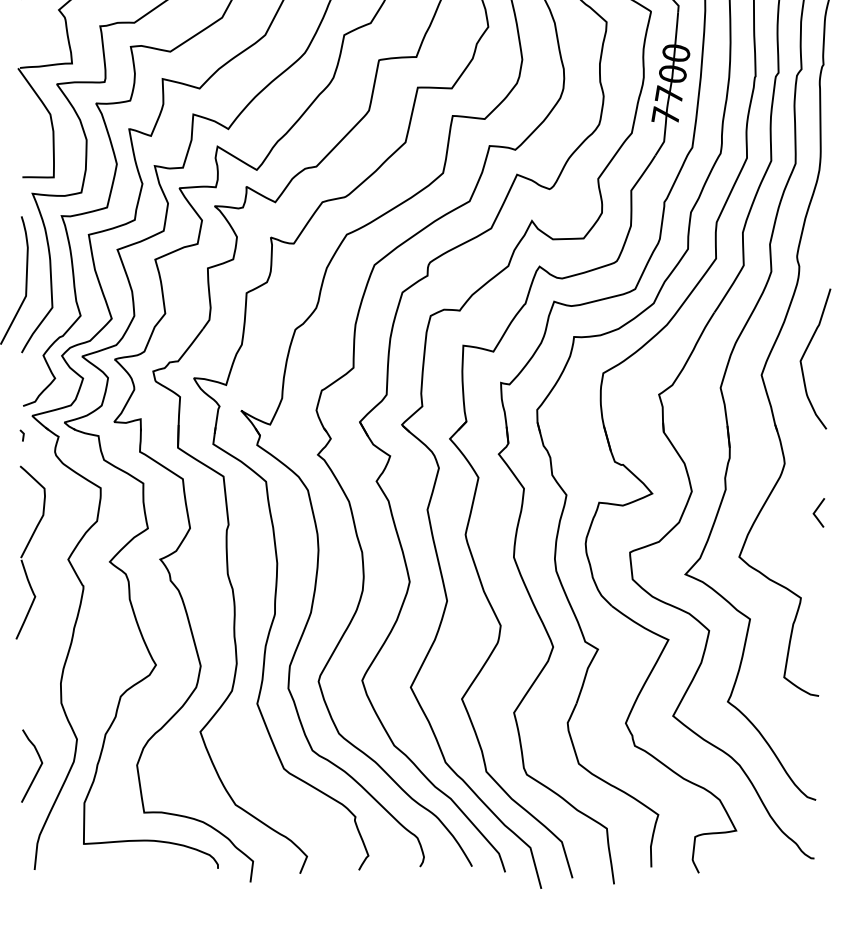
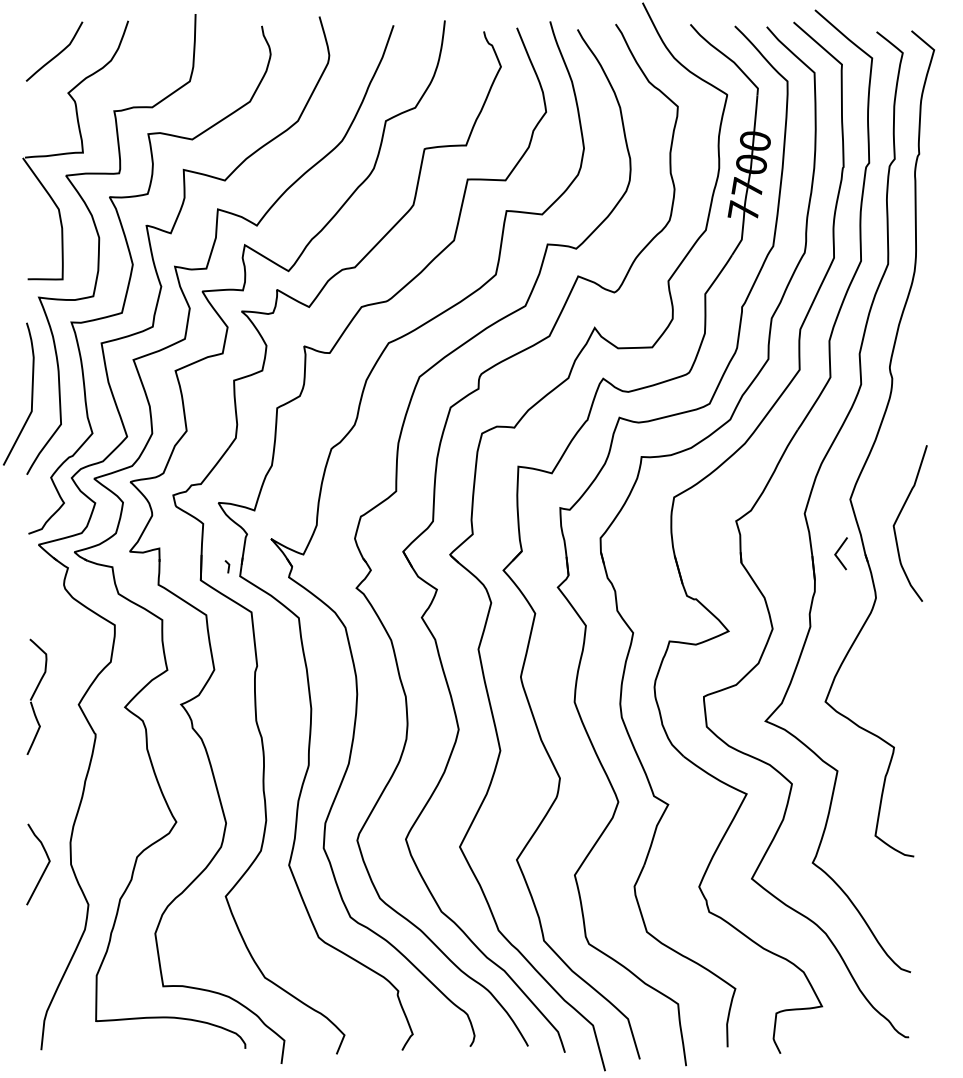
curve: (804, 354) -> (898, 518), moved
line: (23, 435) -> (228, 566), moved
line: (816, 510) -> (838, 551), moved
part: (30, 552) -> (36, 696), size x0.6
curve: (38, 768) -> (45, 867), moved

